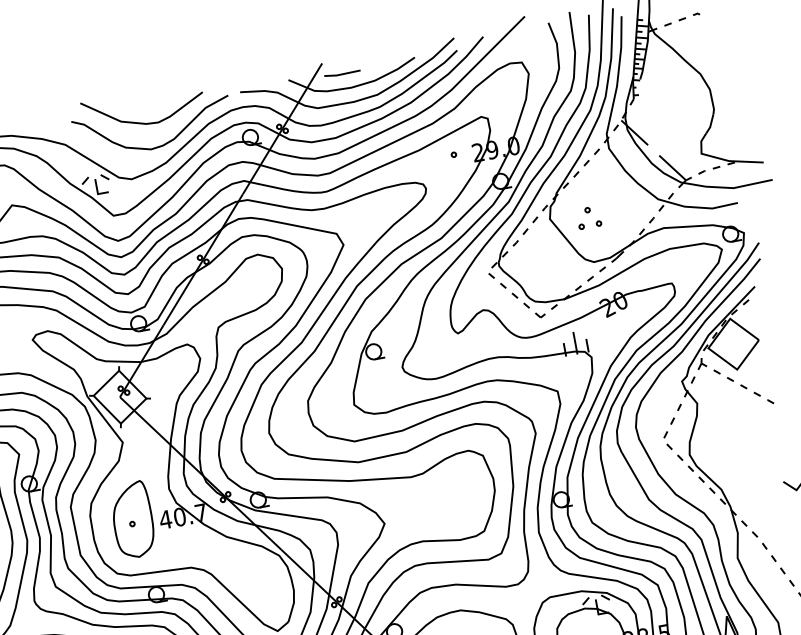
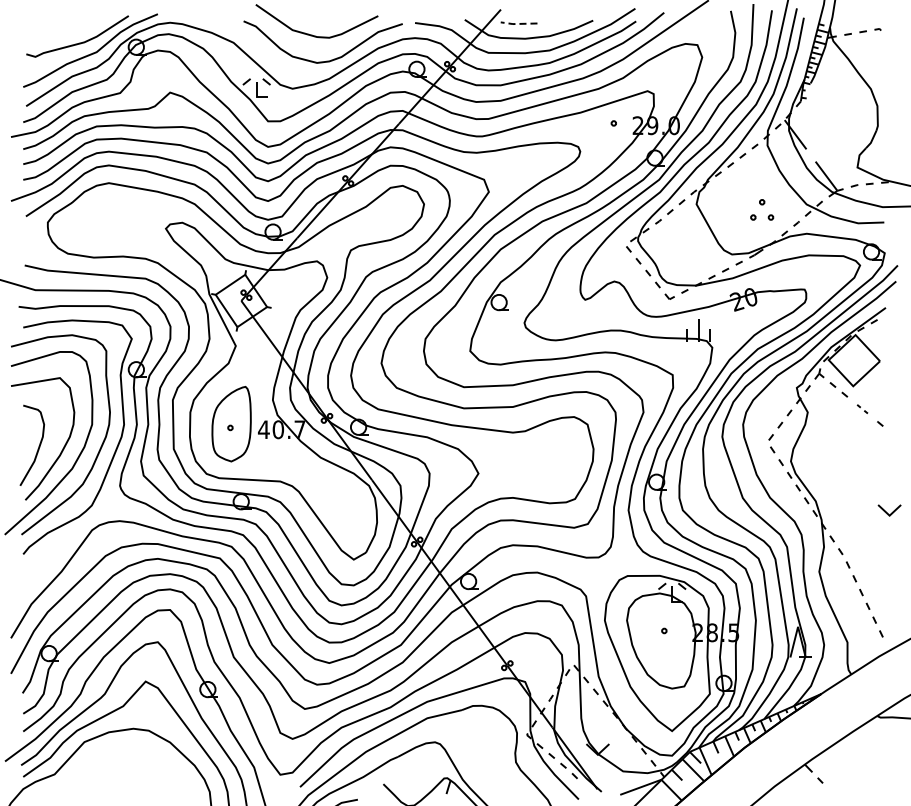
line: (340, 74) -> (517, 23), solid -> dashed
part: (589, 217) -> (762, 209), moved
part: (750, 389) -> (862, 408), size x0.6

